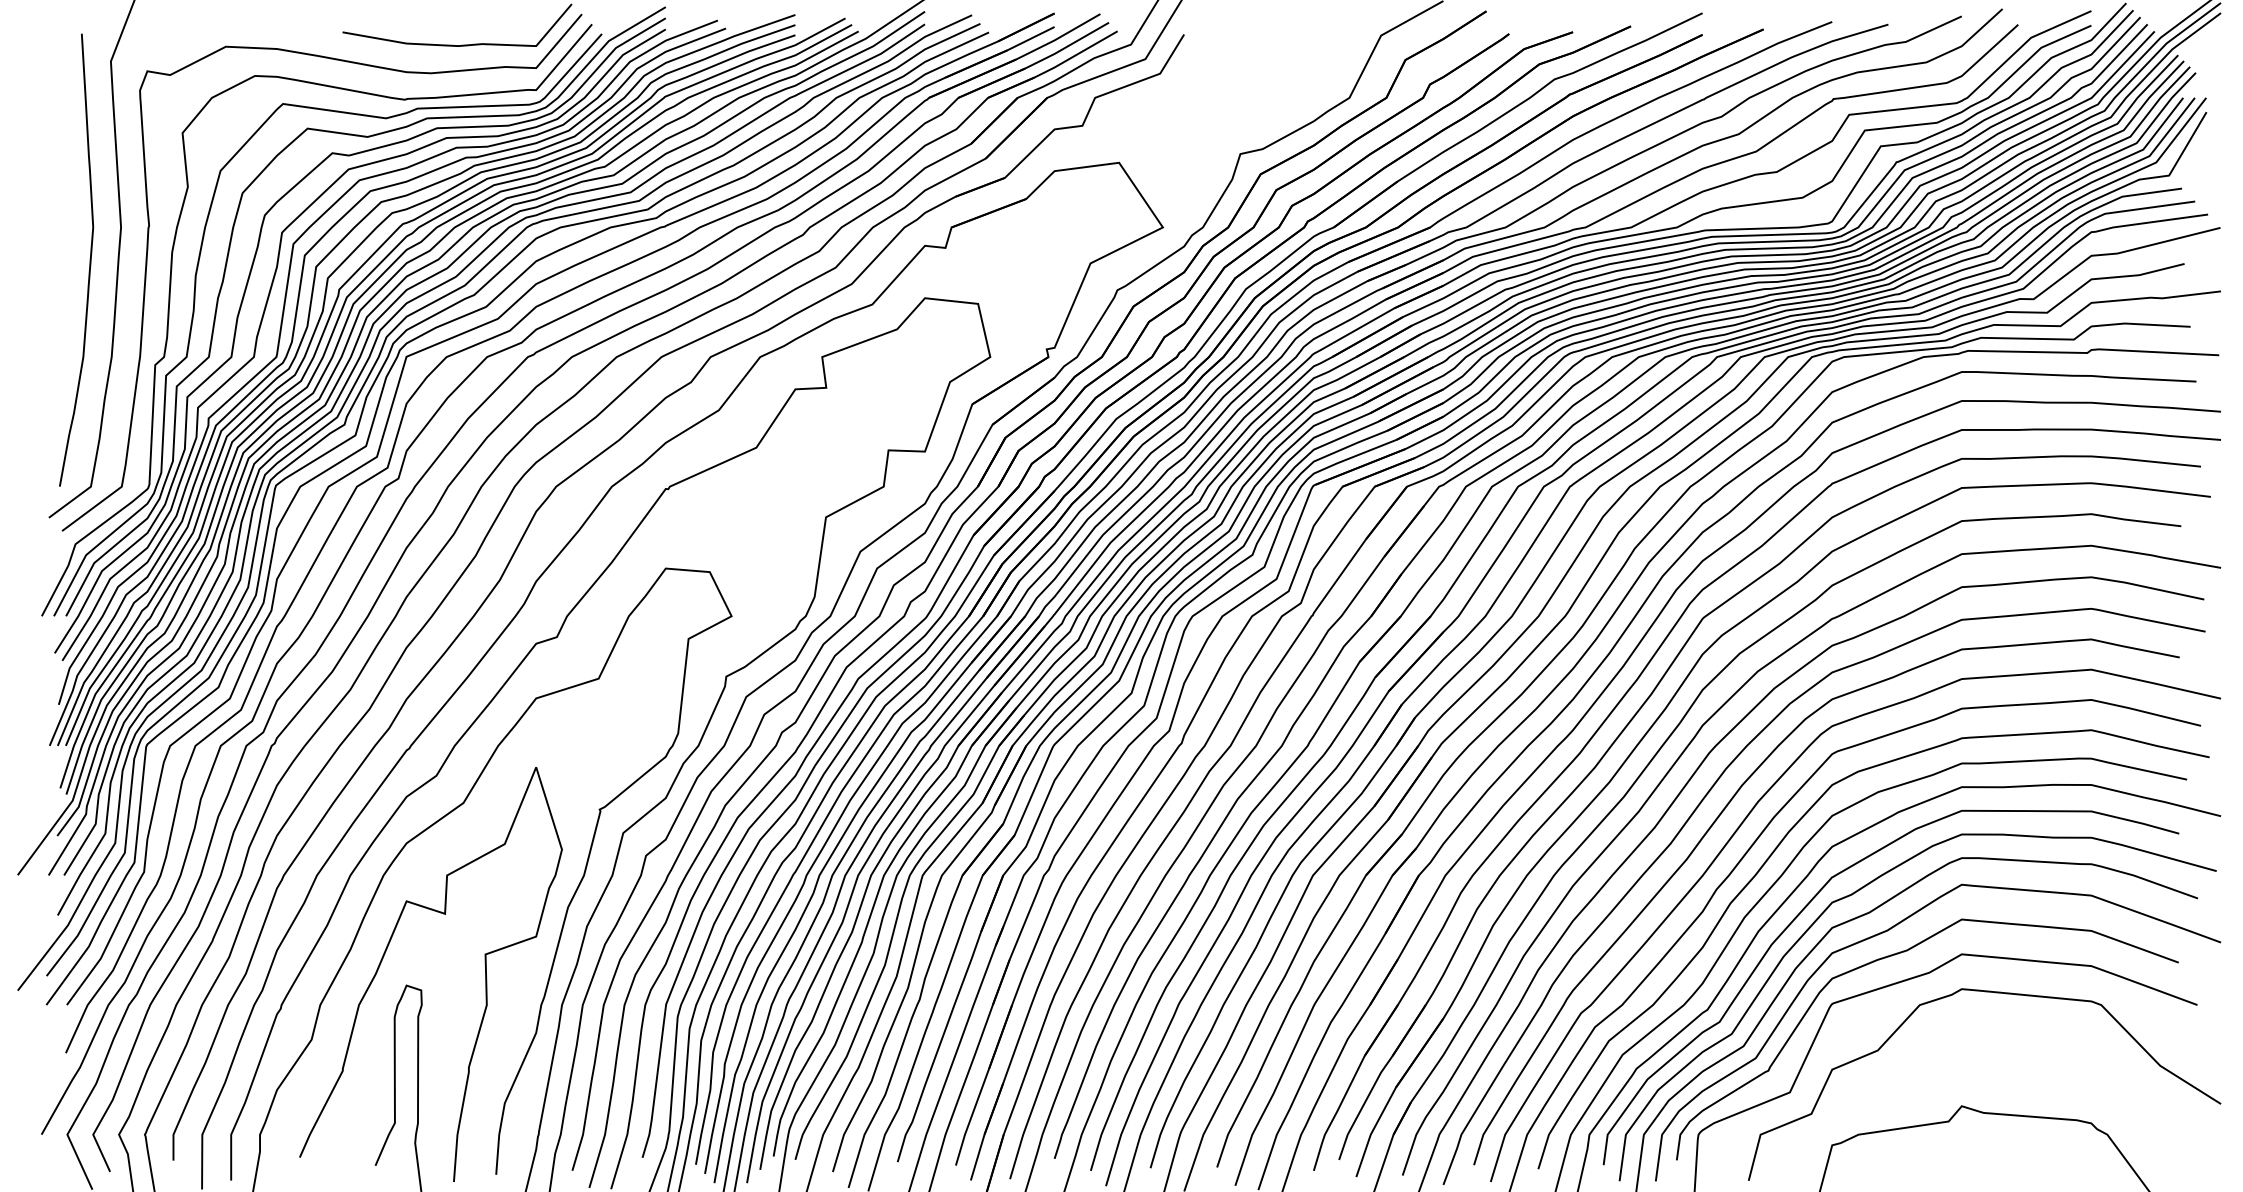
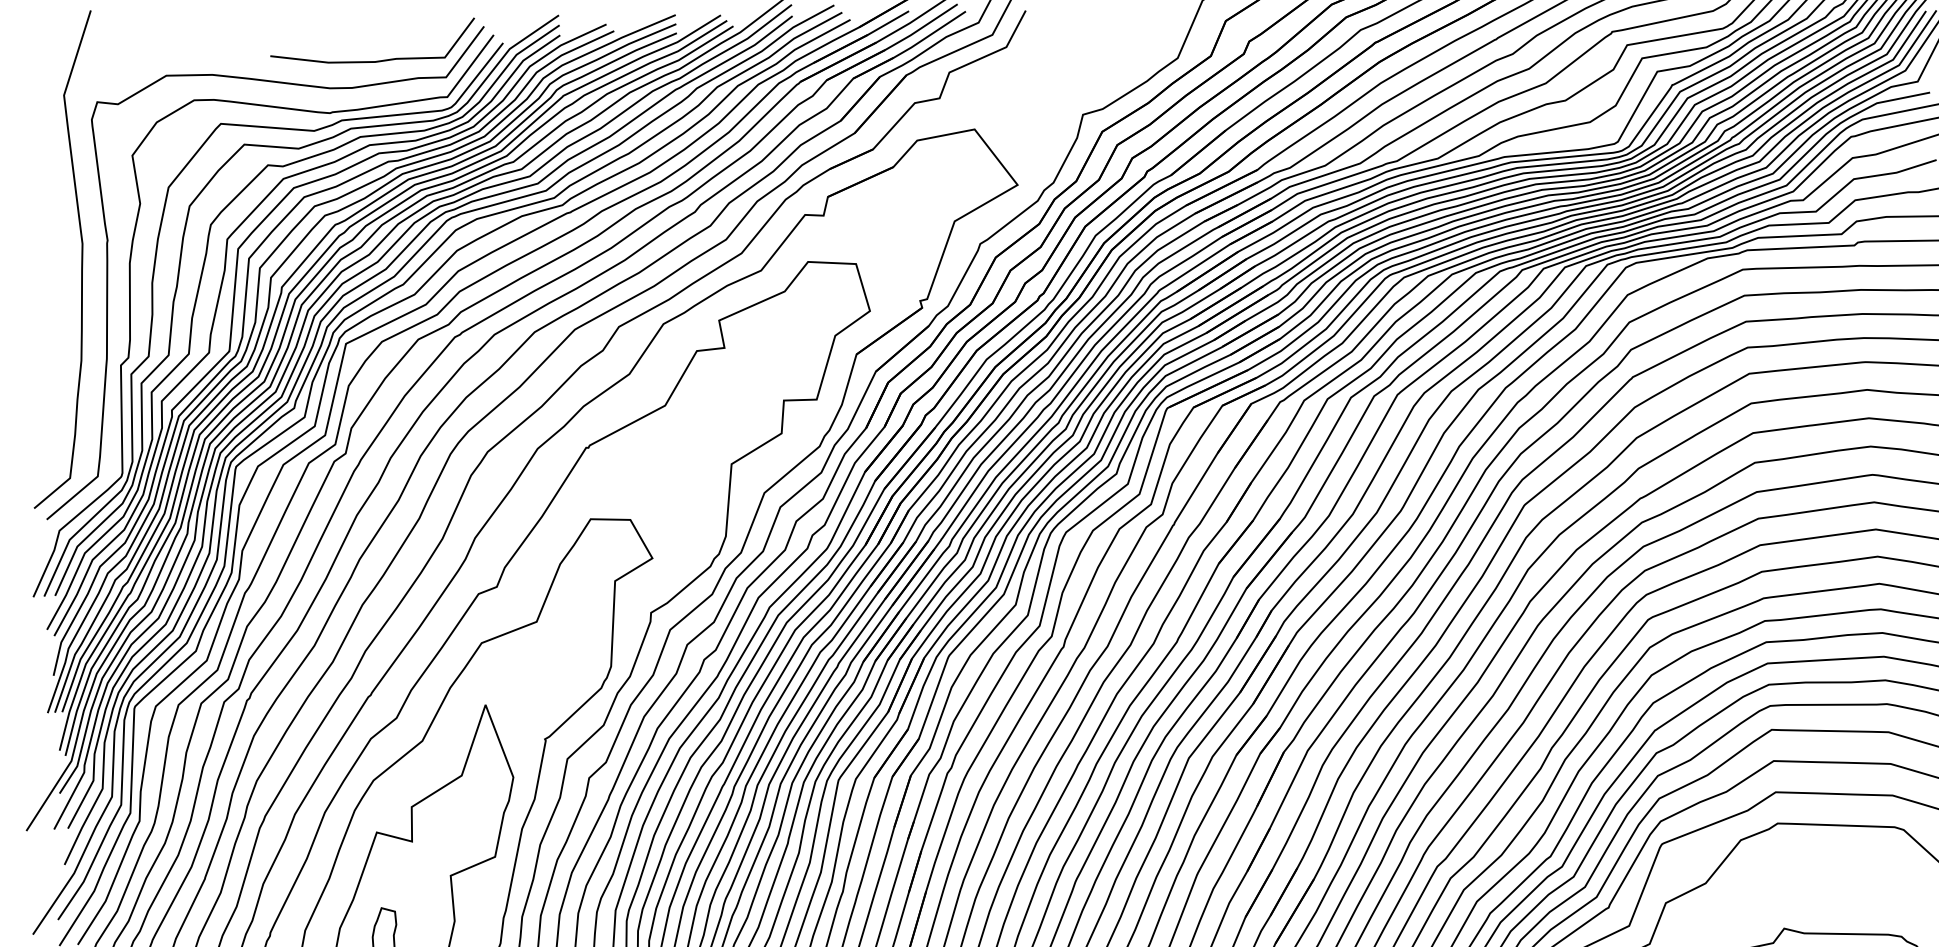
curve: (89, 259) -> (56, 274), removed

